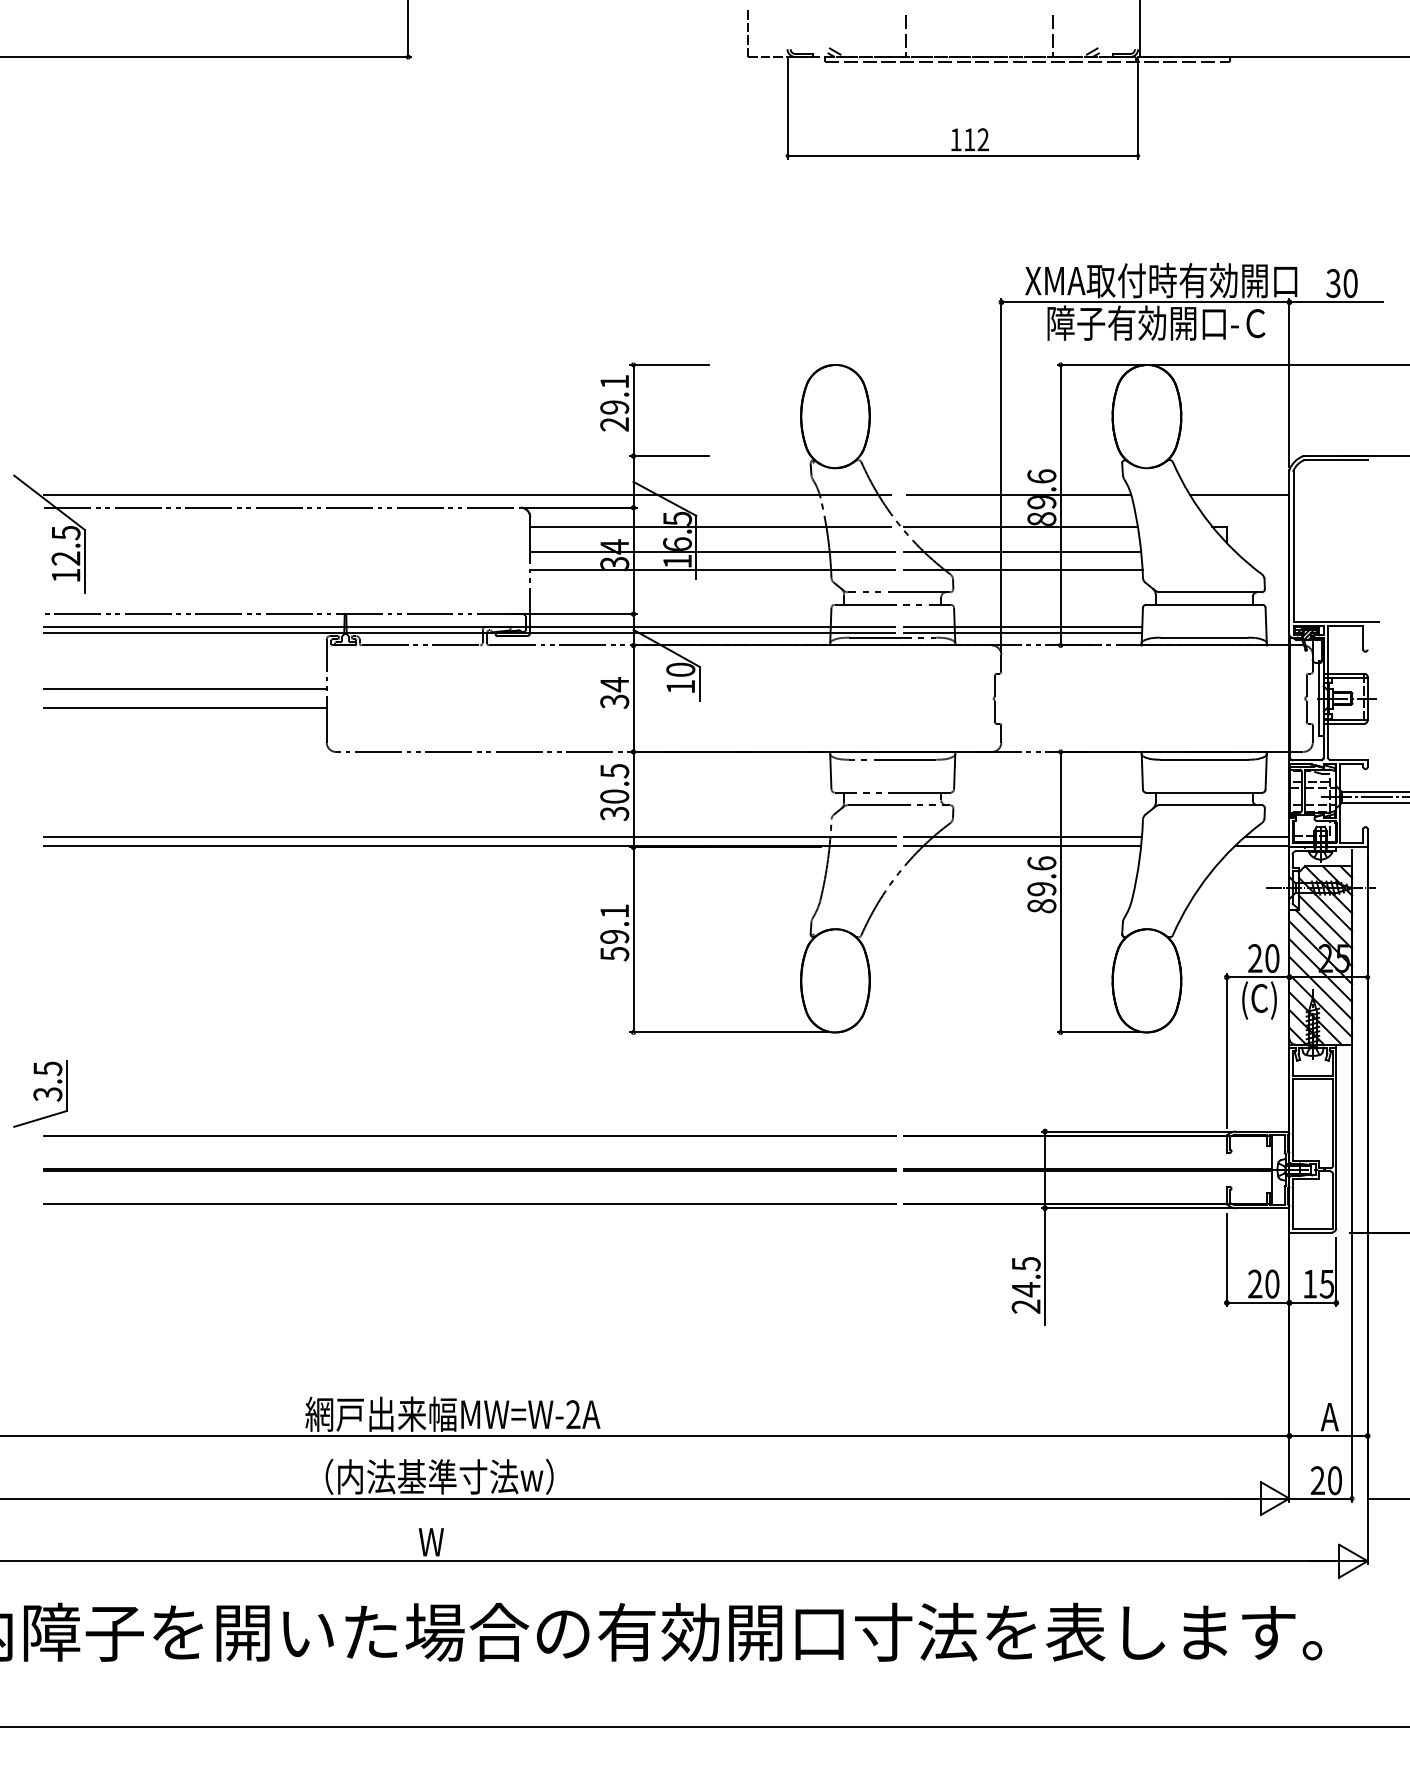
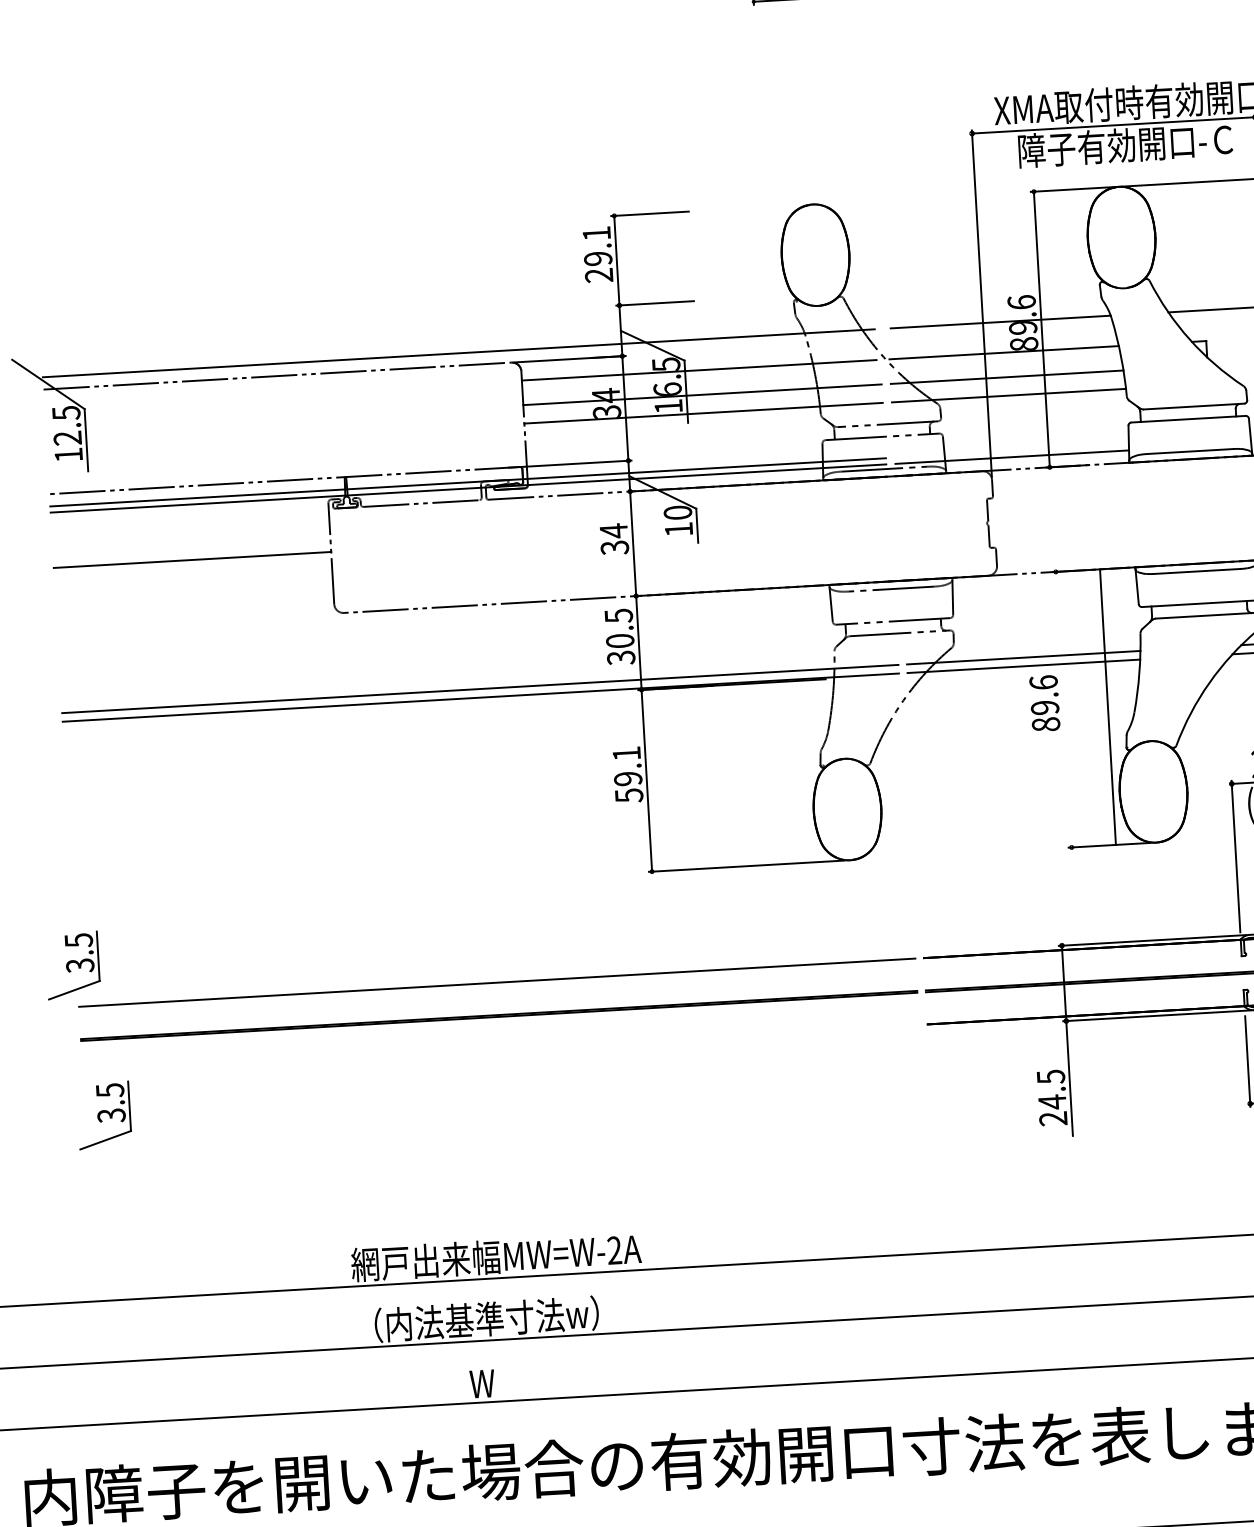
line: (1023, 626) -> (1012, 450), removed
line: (185, 708) -> (193, 578), removed
line: (1060, 891) -> (1107, 706), moved
line: (469, 1203) -> (500, 1049), removed
part: (63, 1247) -> (104, 1115), added

